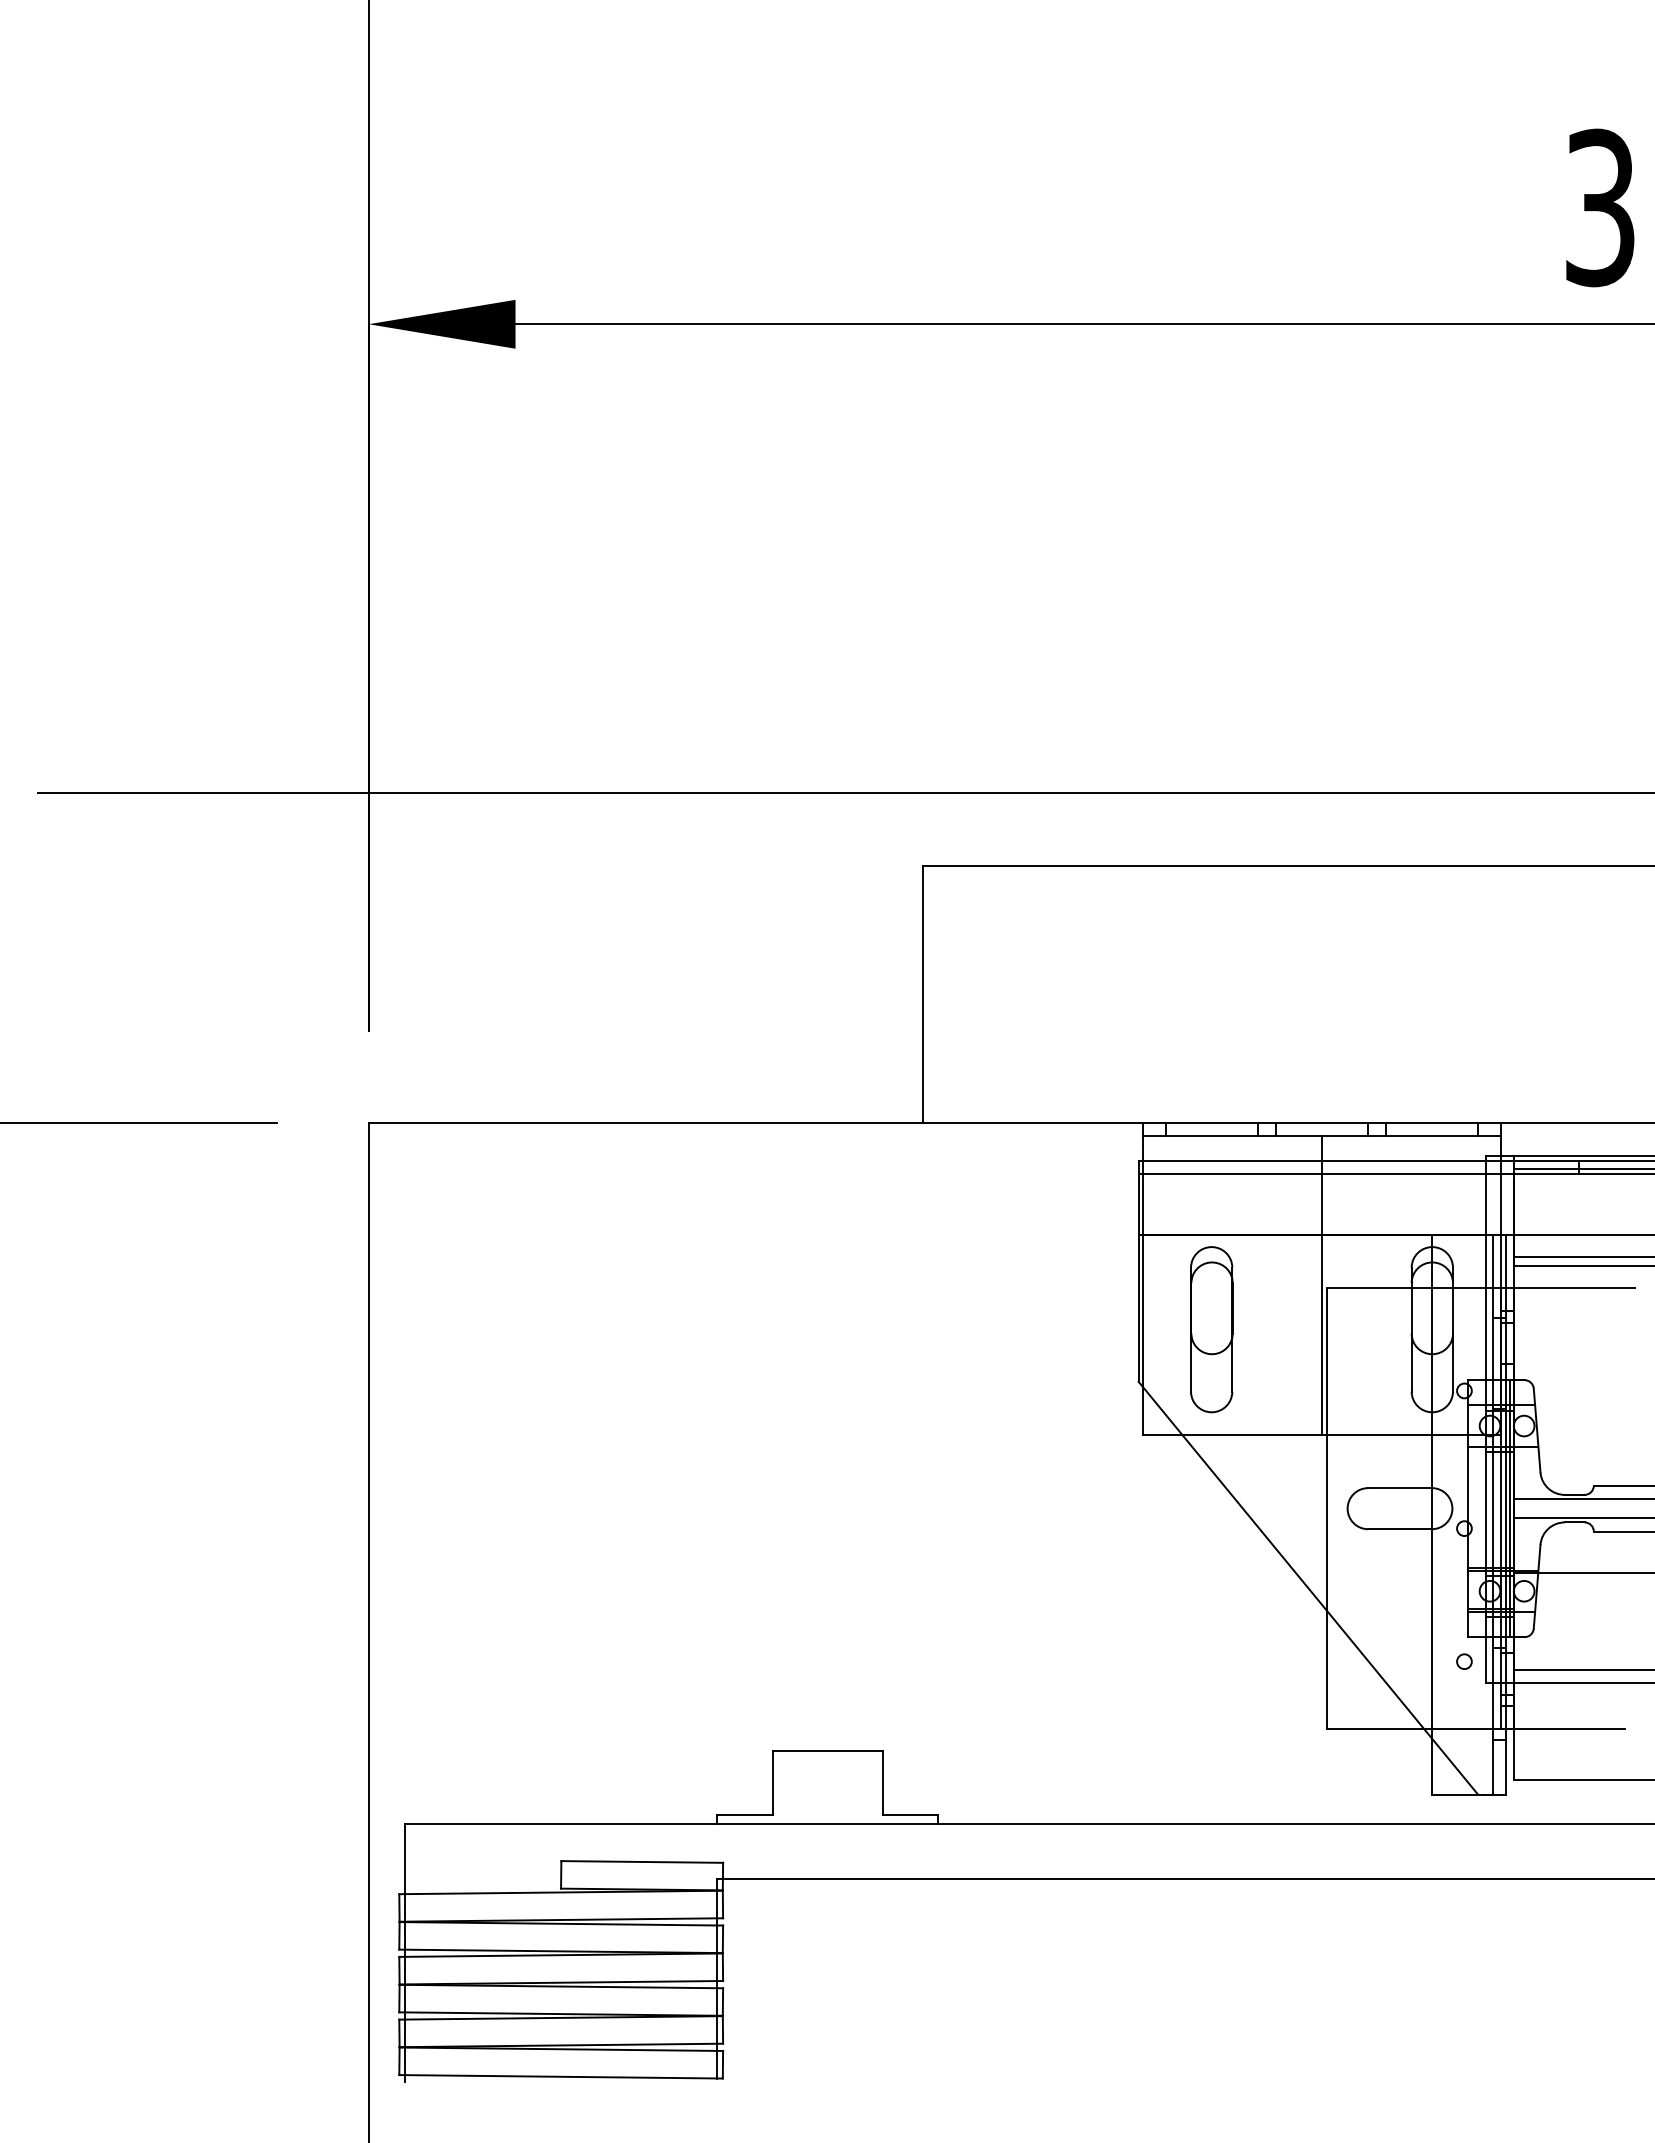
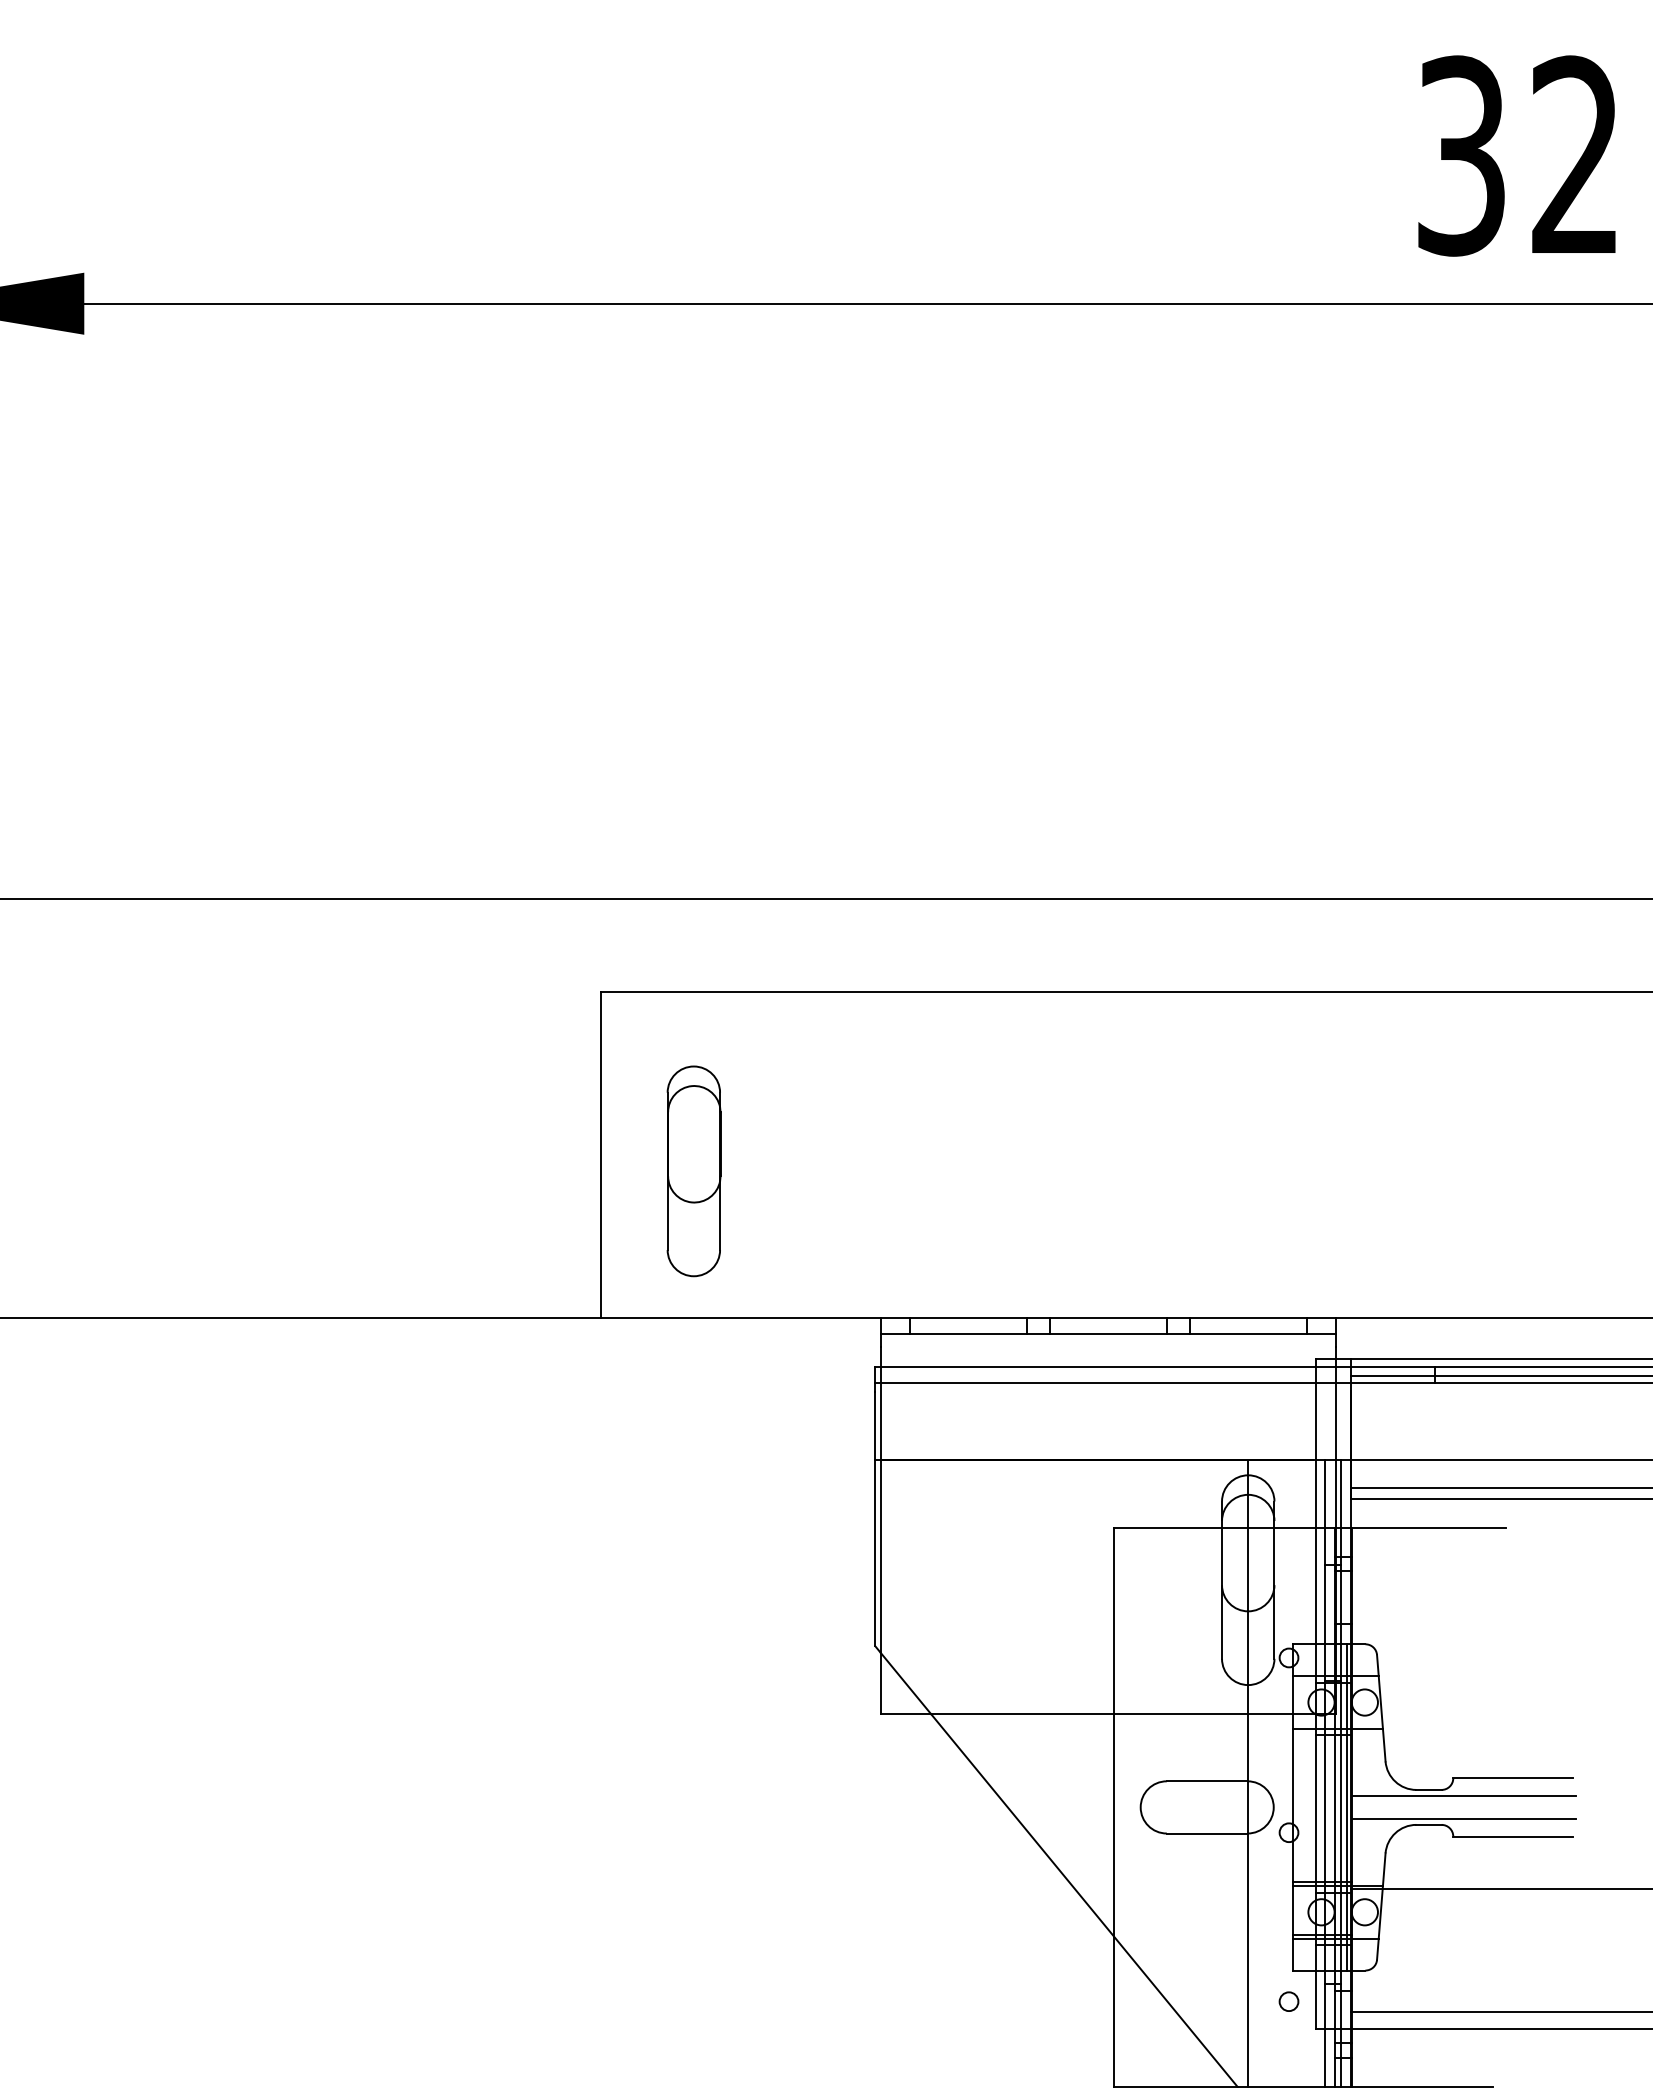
line: (1322, 1285) -> (1108, 1524), removed
part: (1211, 1329) -> (693, 1171), moved

